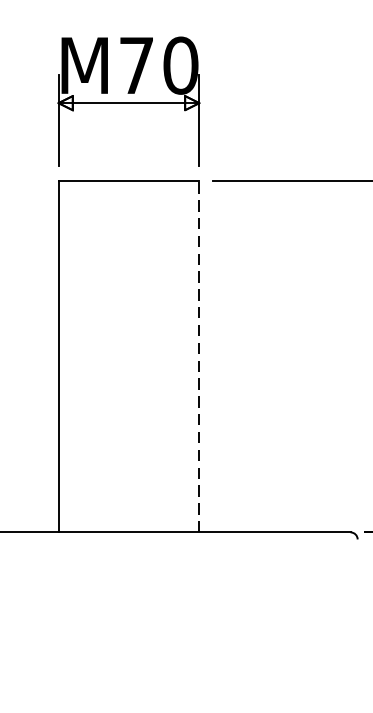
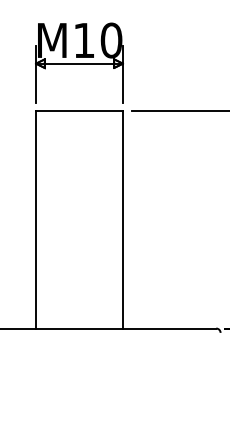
text: (137, 65) -> (84, 40), M70 -> M10
line: (198, 355) -> (122, 219), dashed -> solid

